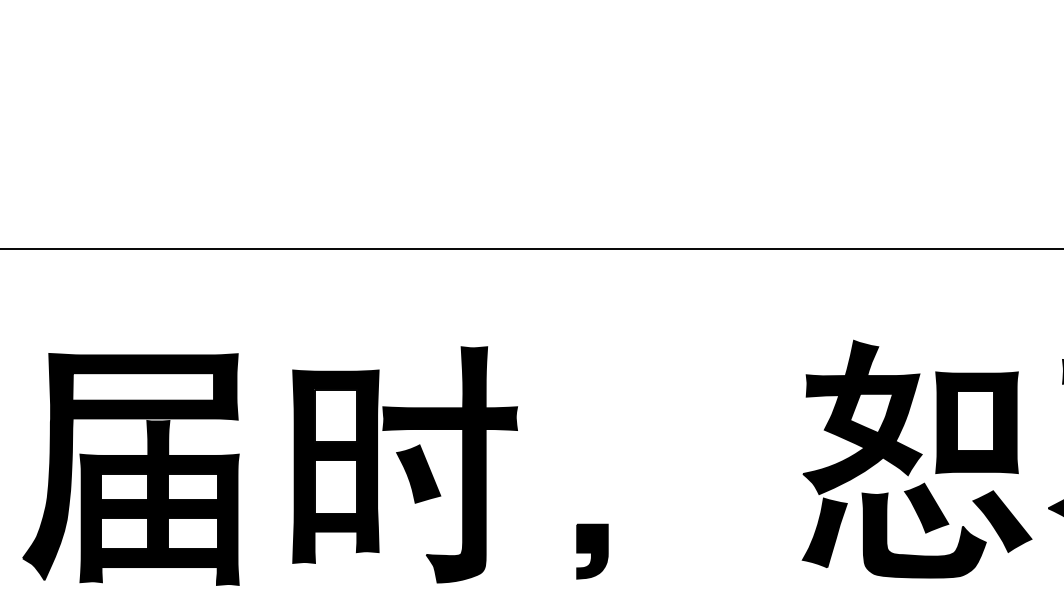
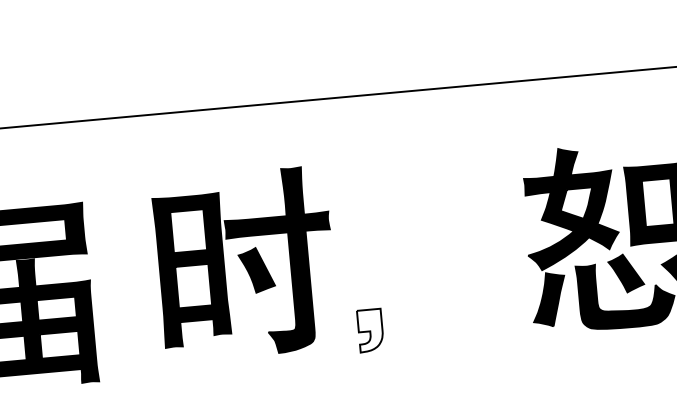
part: (404, 464) -> (245, 263), moved
fill: (592, 551) -> (370, 330), removed

